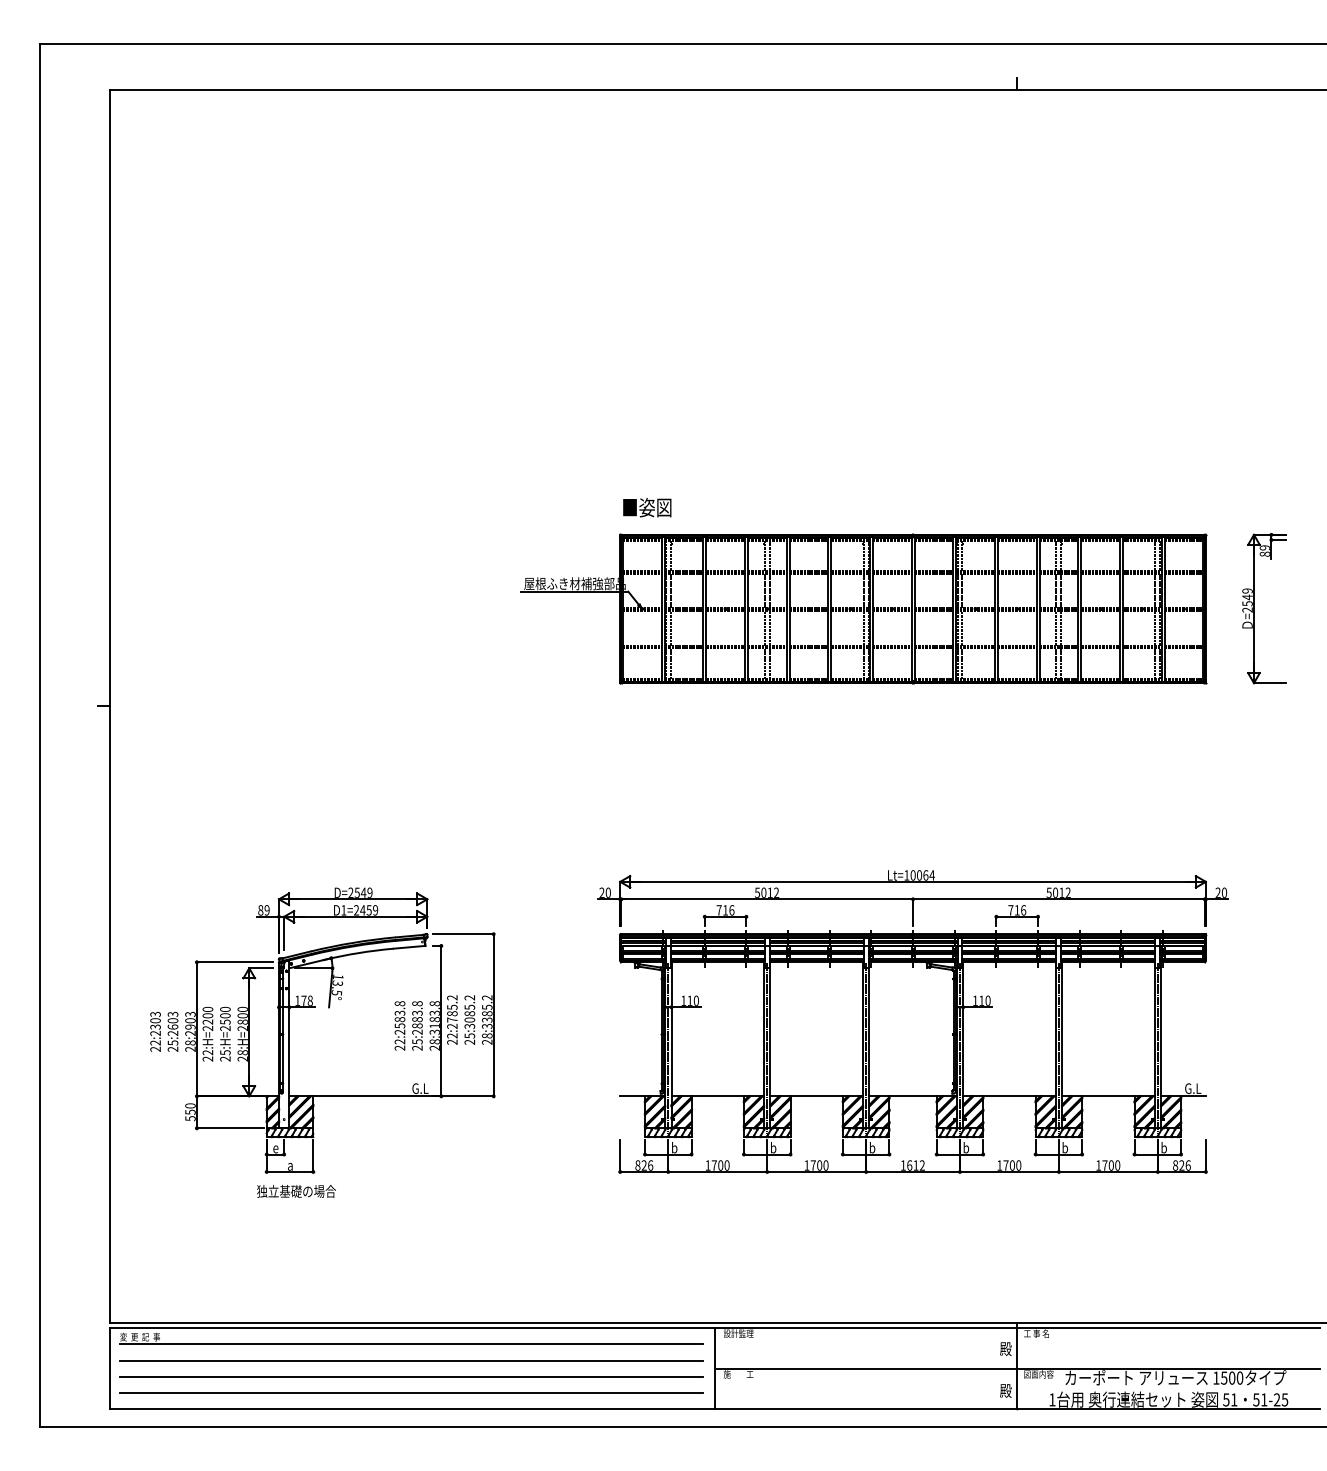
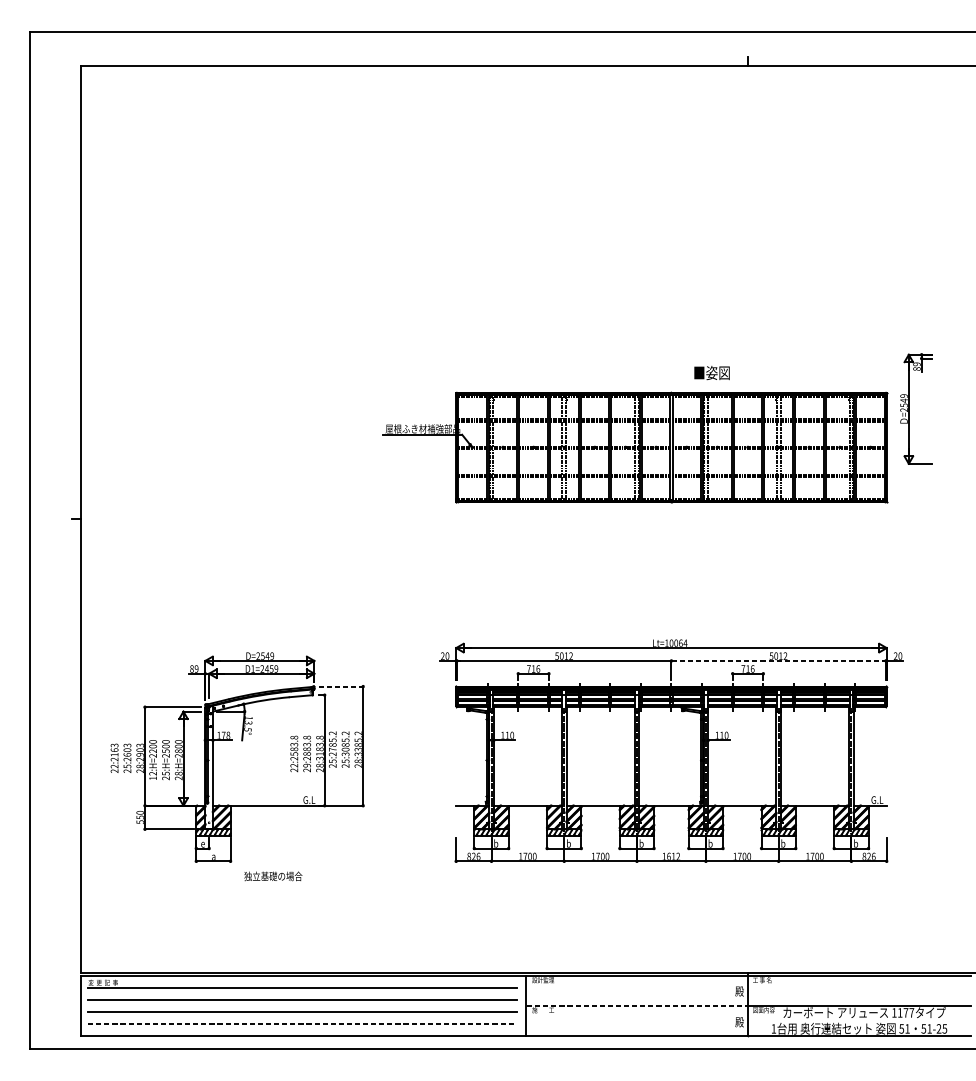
text: (647, 507) -> (712, 372), moved
part: (1254, 608) -> (909, 408), moved
line: (1058, 899) -> (778, 661), solid -> dashed
line: (464, 934) -> (341, 686), solid -> dashed
text: (155, 1023) -> (114, 752), 22:2303 -> 22:2163
text: (452, 1035) -> (332, 761), 22:2785.2 -> 25:2785.2
text: (417, 1041) -> (307, 765), 25:2883.8 -> 29:2883.8
text: (207, 1058) -> (152, 777), 22:H=2200 -> 12:H=2200
text: (296, 1191) -> (273, 876), moved
line: (867, 1368) -> (637, 1005), solid -> dashed
text: (1232, 1377) -> (906, 1012), 1500 -> 1177
line: (411, 1393) -> (302, 1024), solid -> dashed

